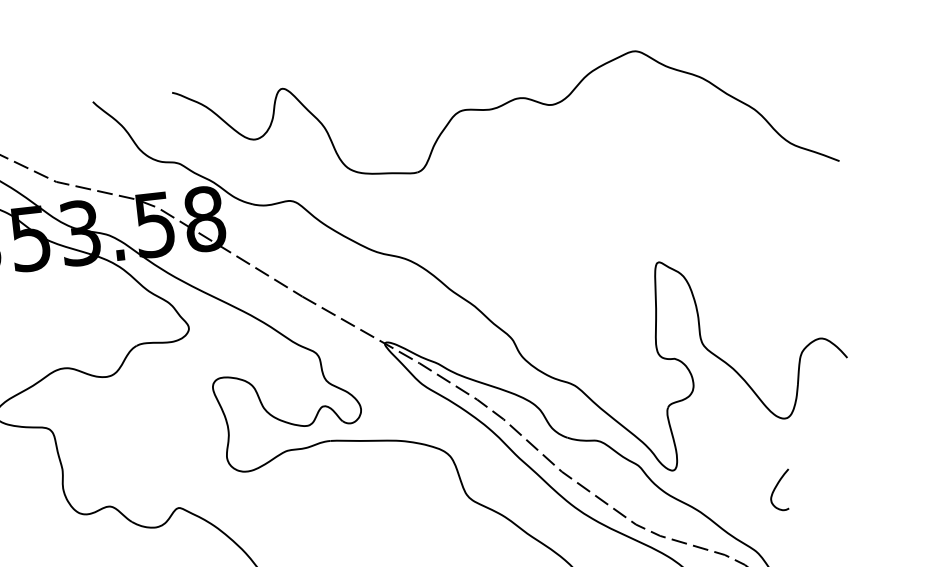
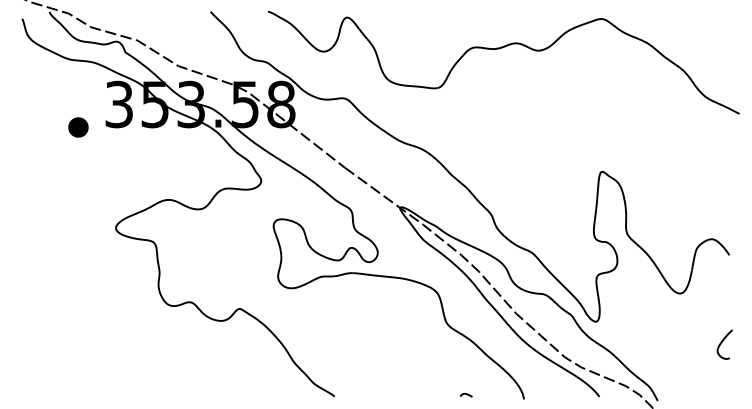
curve: (776, 487) -> (722, 342), moved

